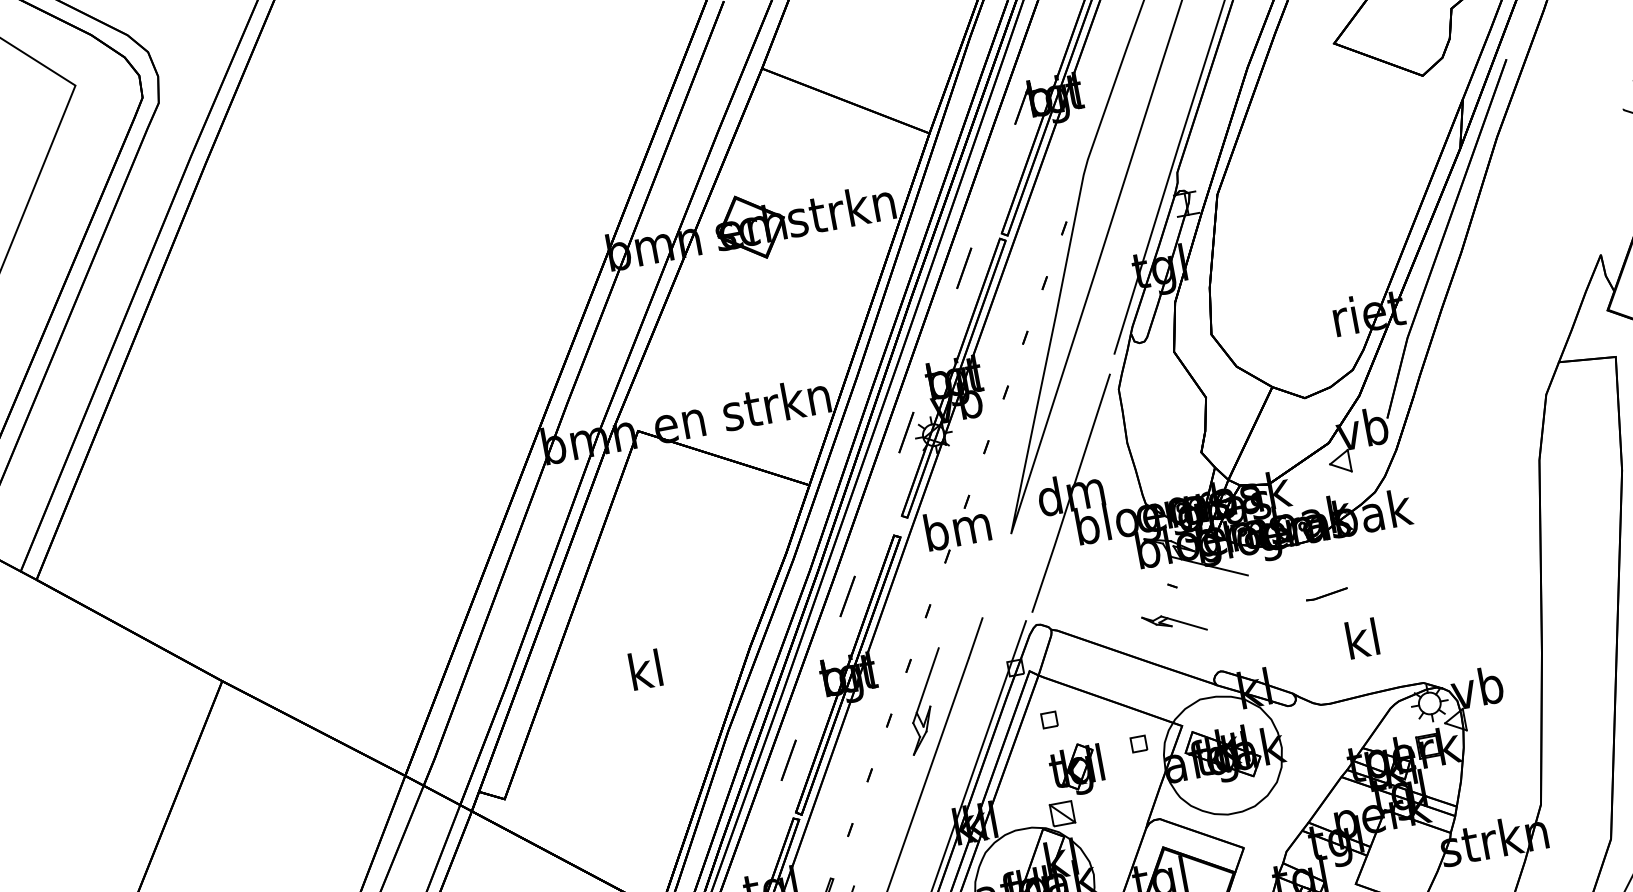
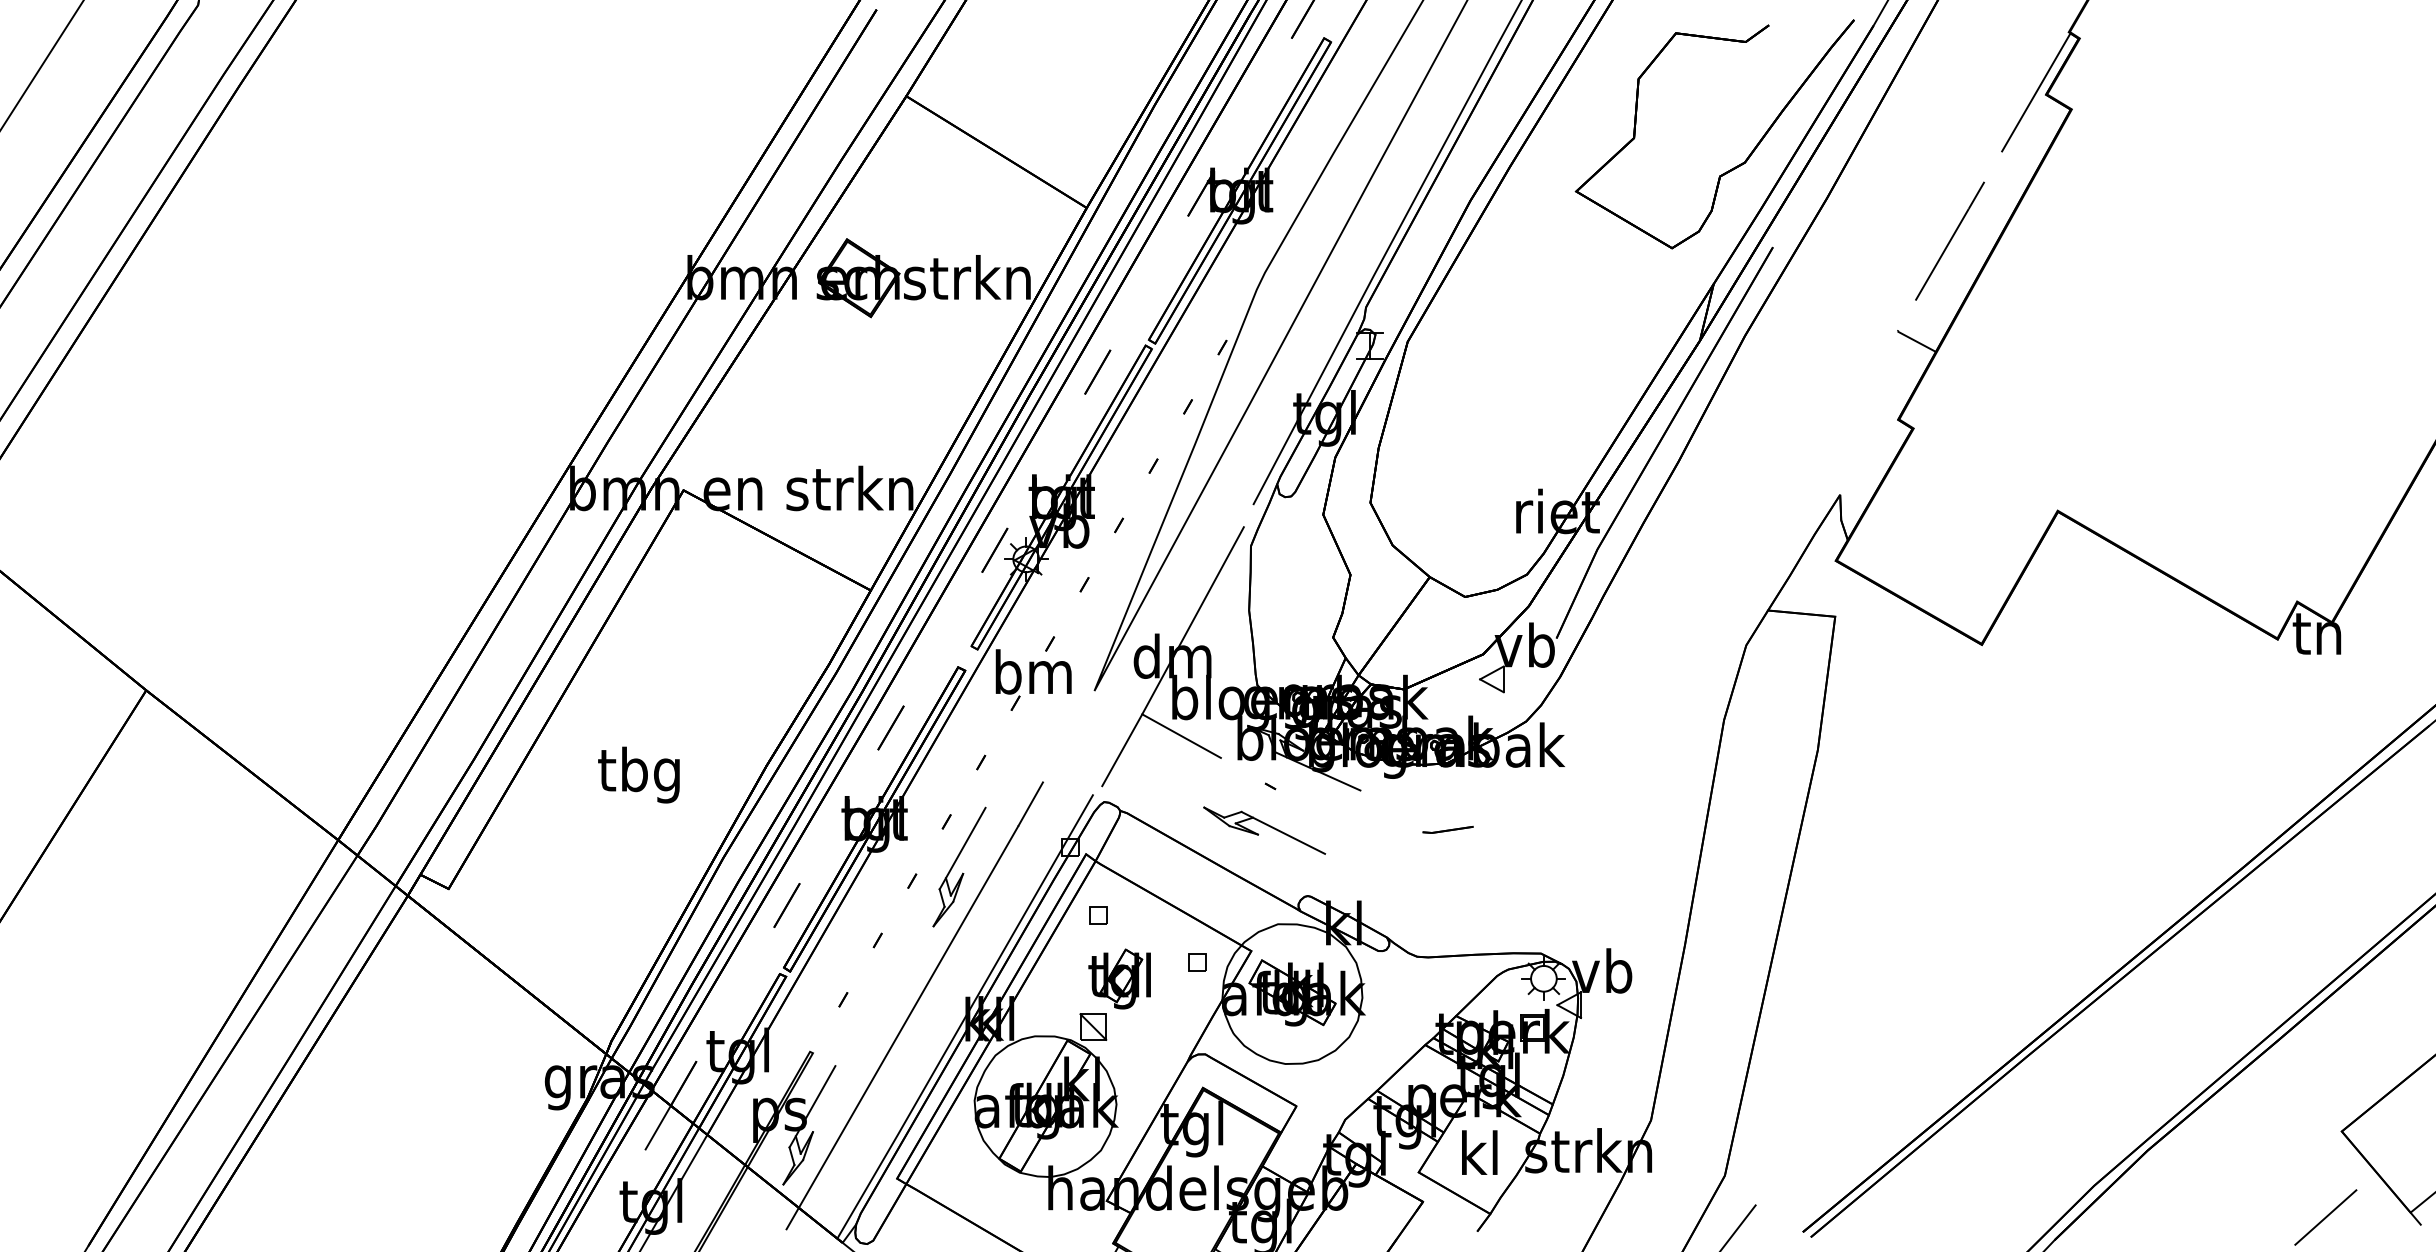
line: (1090, 557) -> (1181, 735), added
part: (1174, 623) -> (1264, 830), size x1.67
text: (1362, 638) -> (1479, 1152), moved
text: (644, 674) -> (638, 774), kl -> tbg

